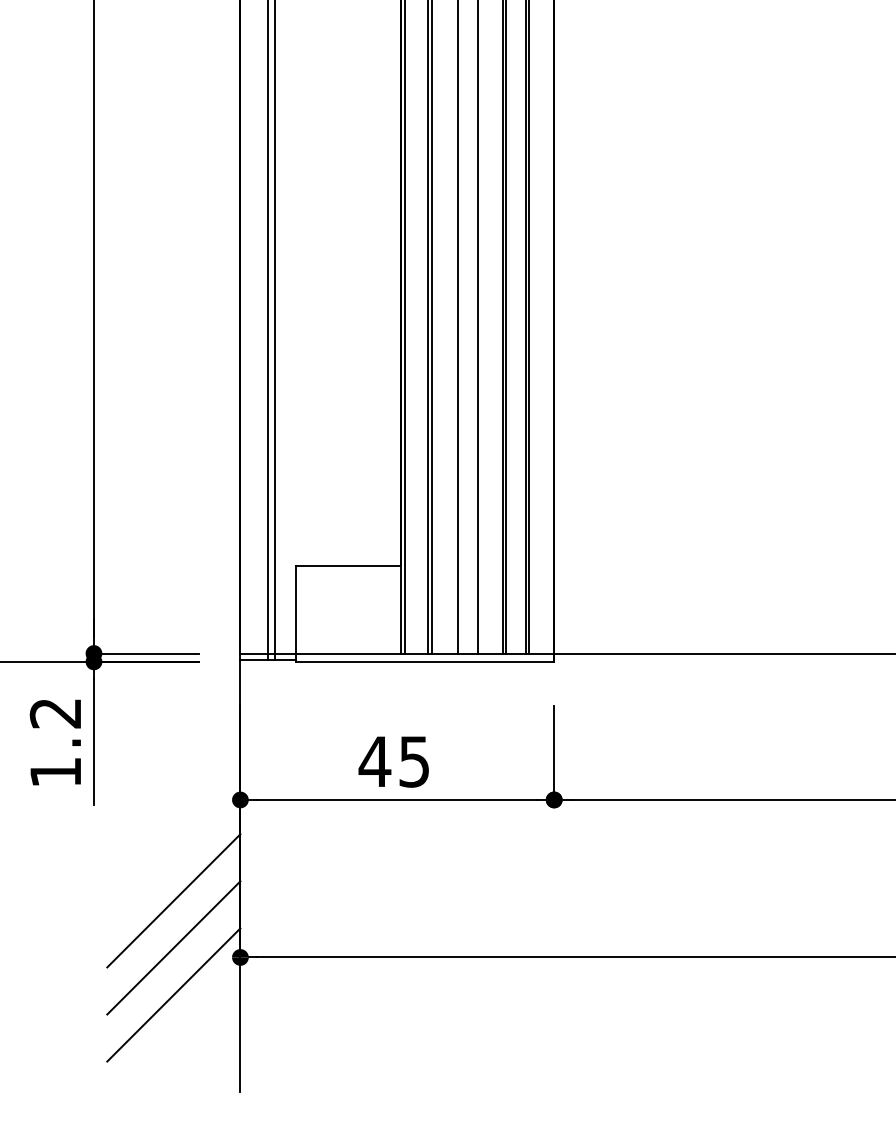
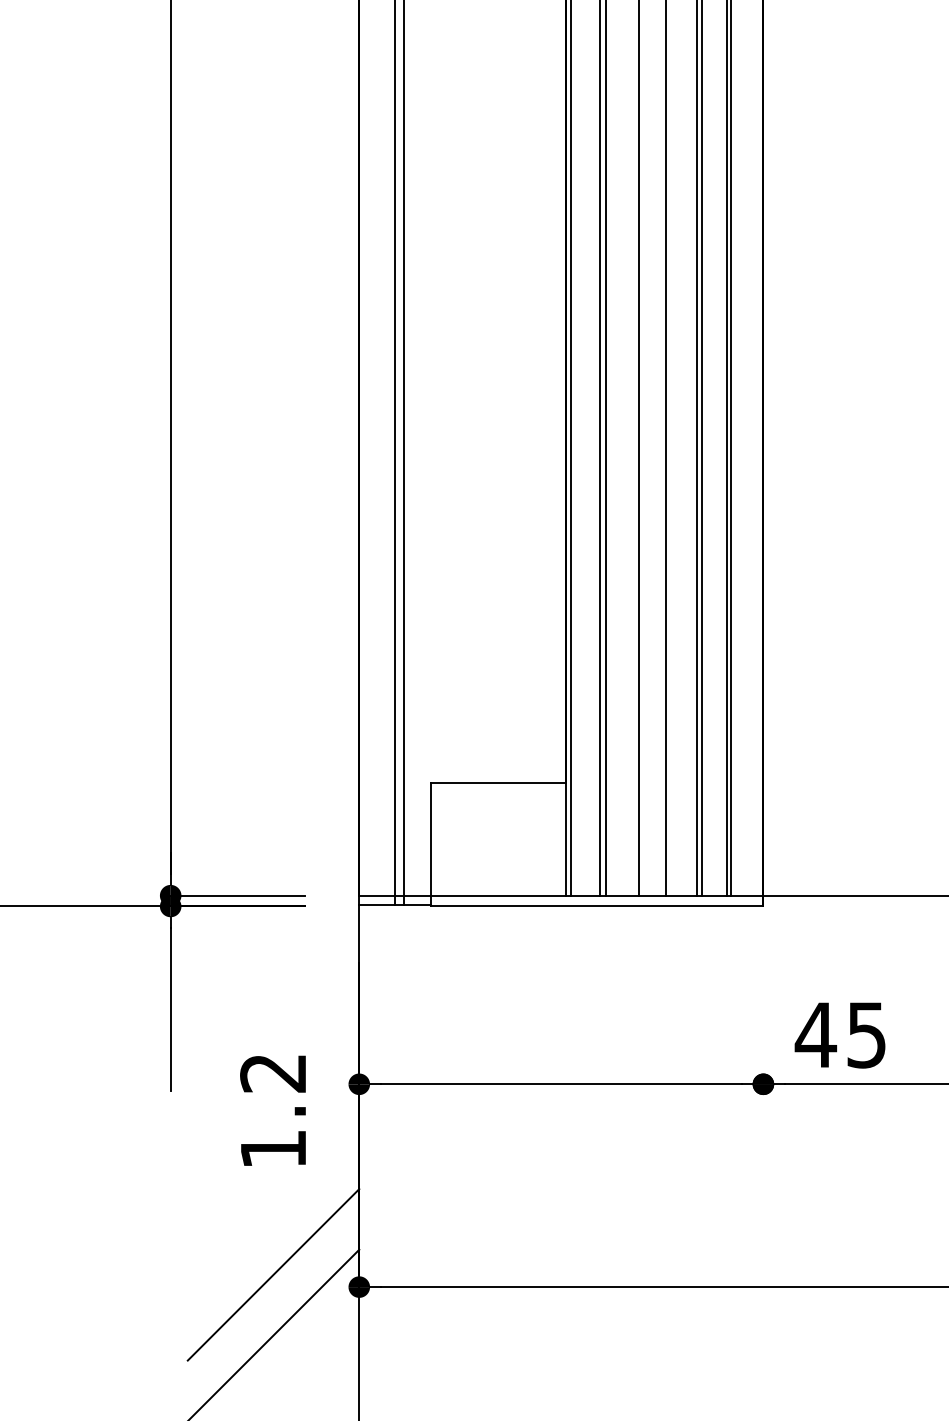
text: (54, 742) -> (271, 1110), moved
line: (554, 752) -> (763, 1023), removed
text: (393, 761) -> (839, 1034), moved
line: (173, 900) -> (273, 1213), removed

